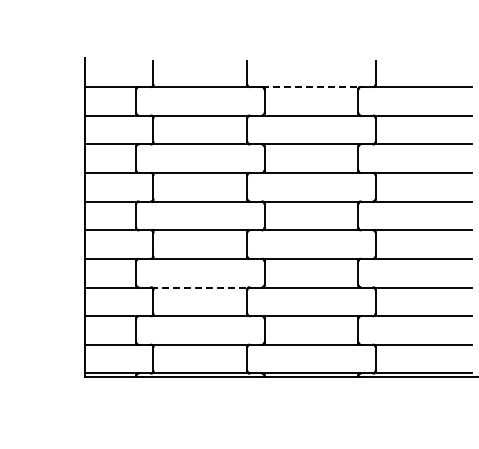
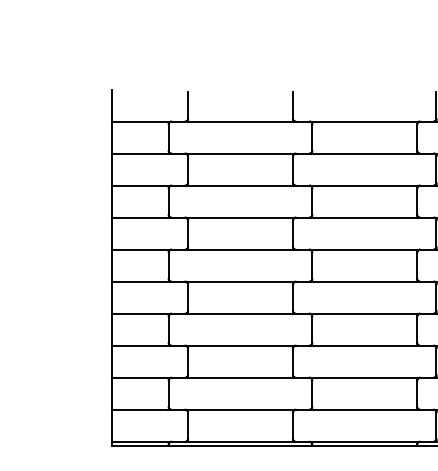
line: (311, 87) -> (364, 122), dashed -> solid
line: (200, 287) -> (240, 345), dashed -> solid

